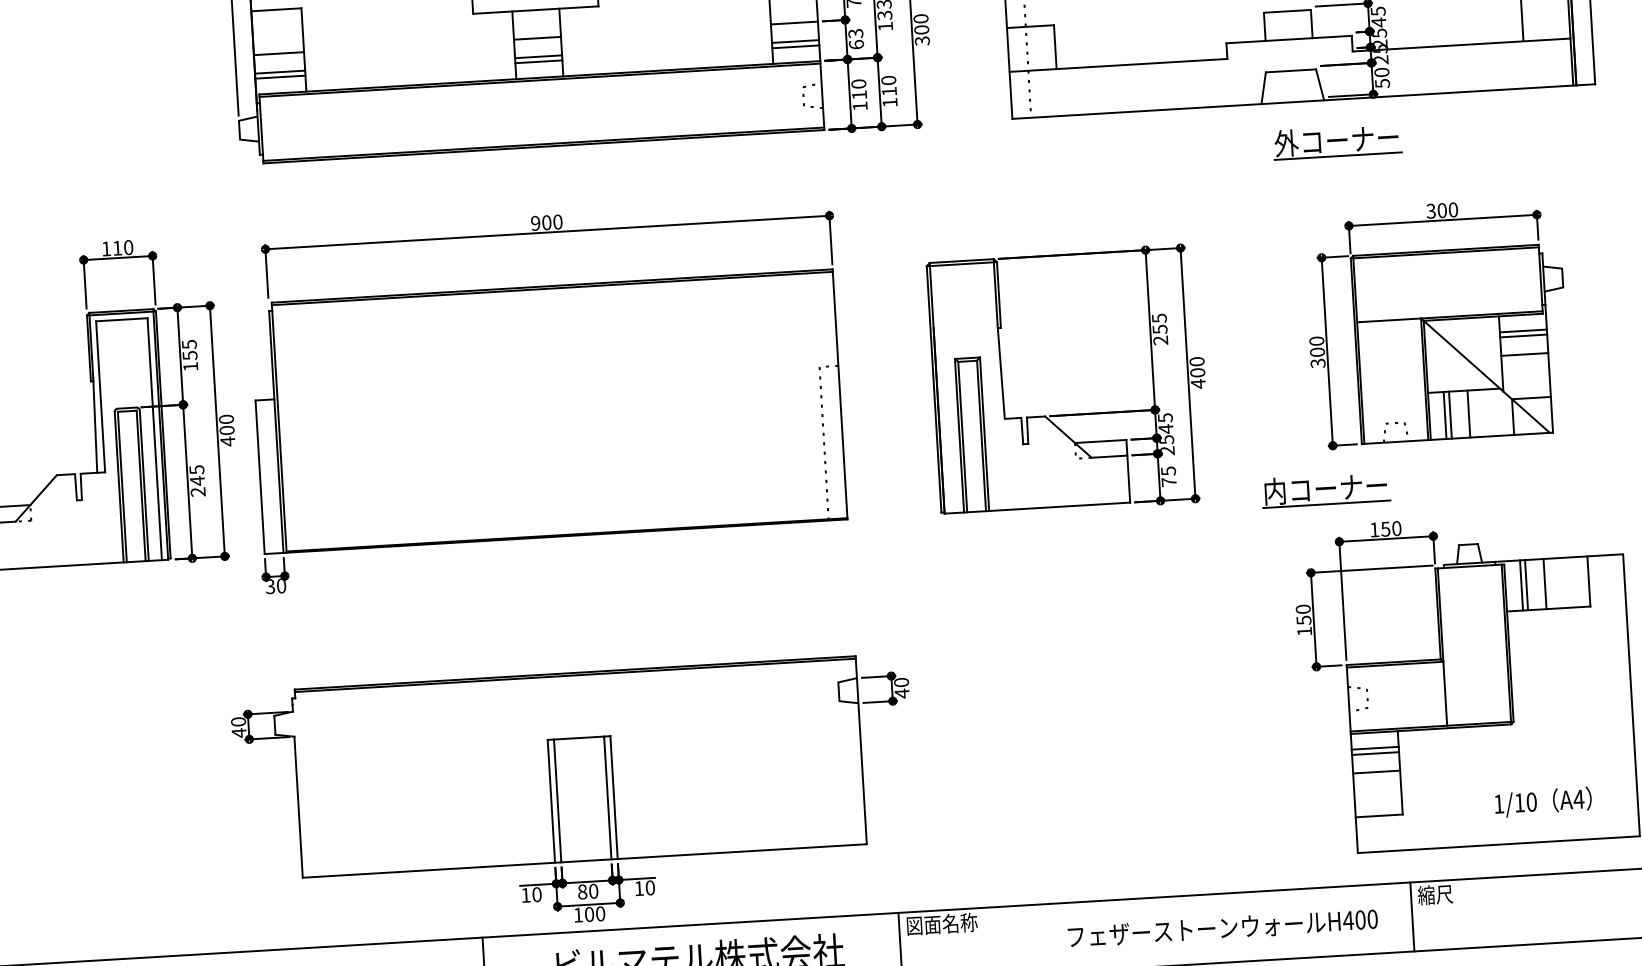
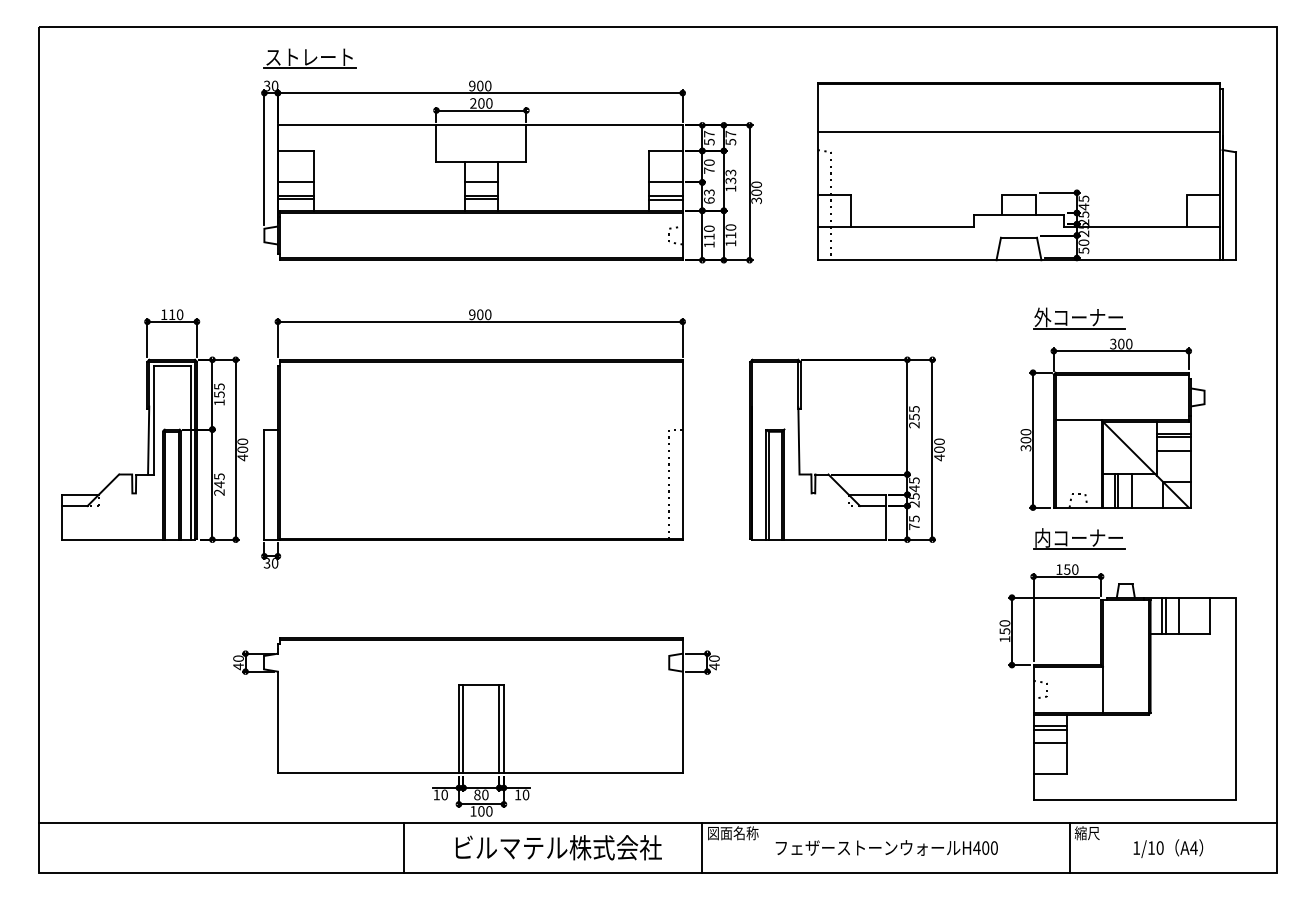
part: (1337, 141) -> (1079, 318), moved
part: (1326, 489) -> (1079, 538), moved
text: (1543, 802) -> (1168, 848), moved
text: (1222, 927) -> (886, 847), moved

